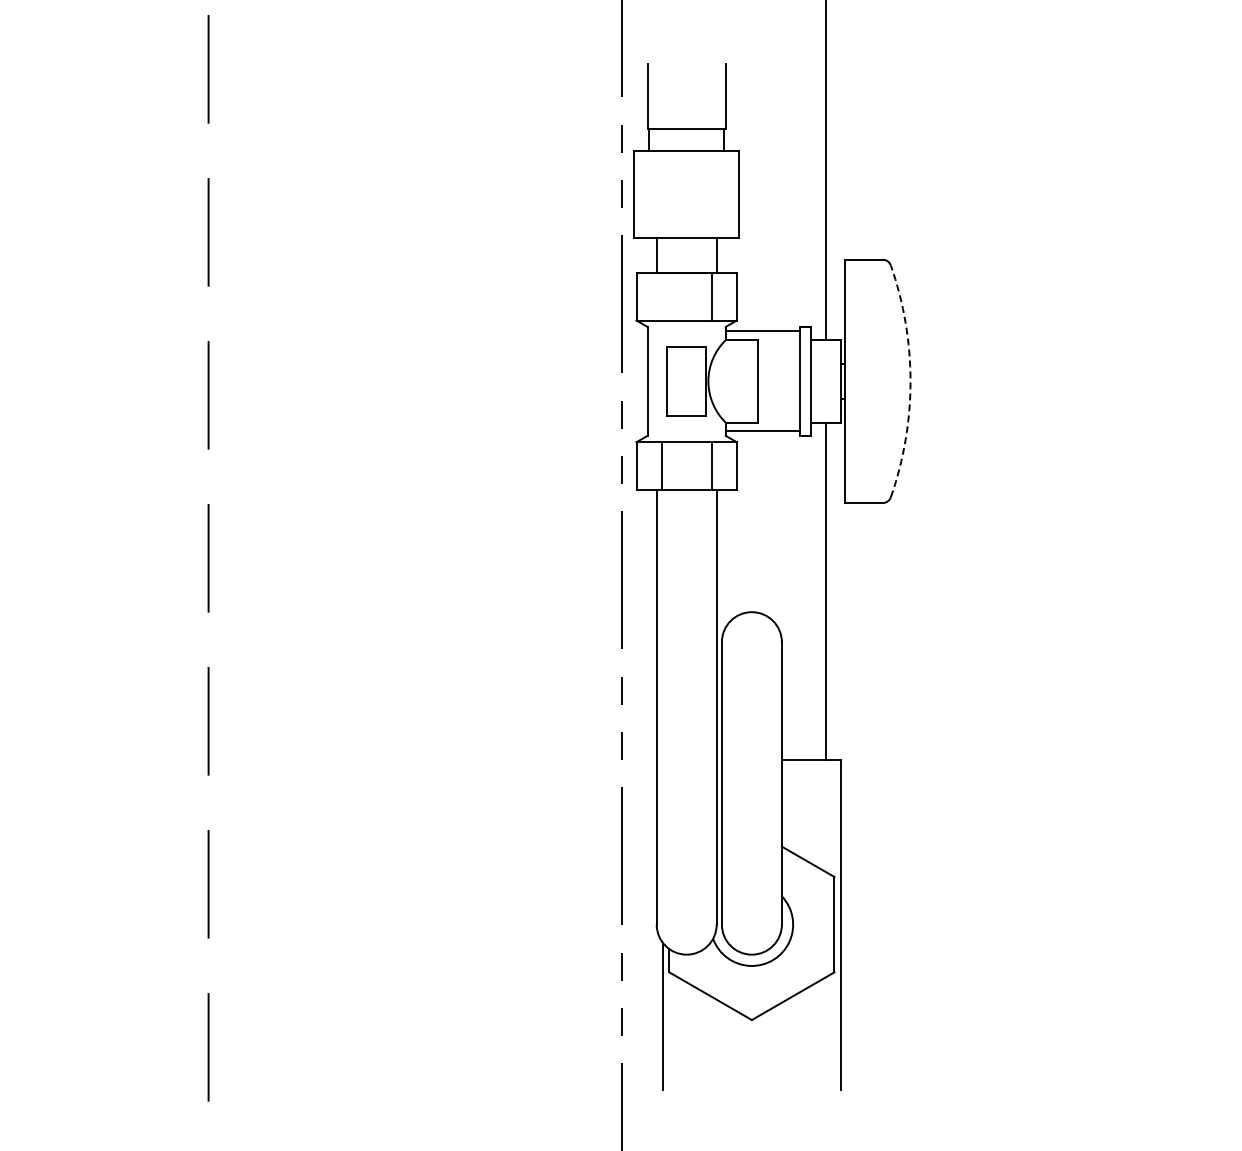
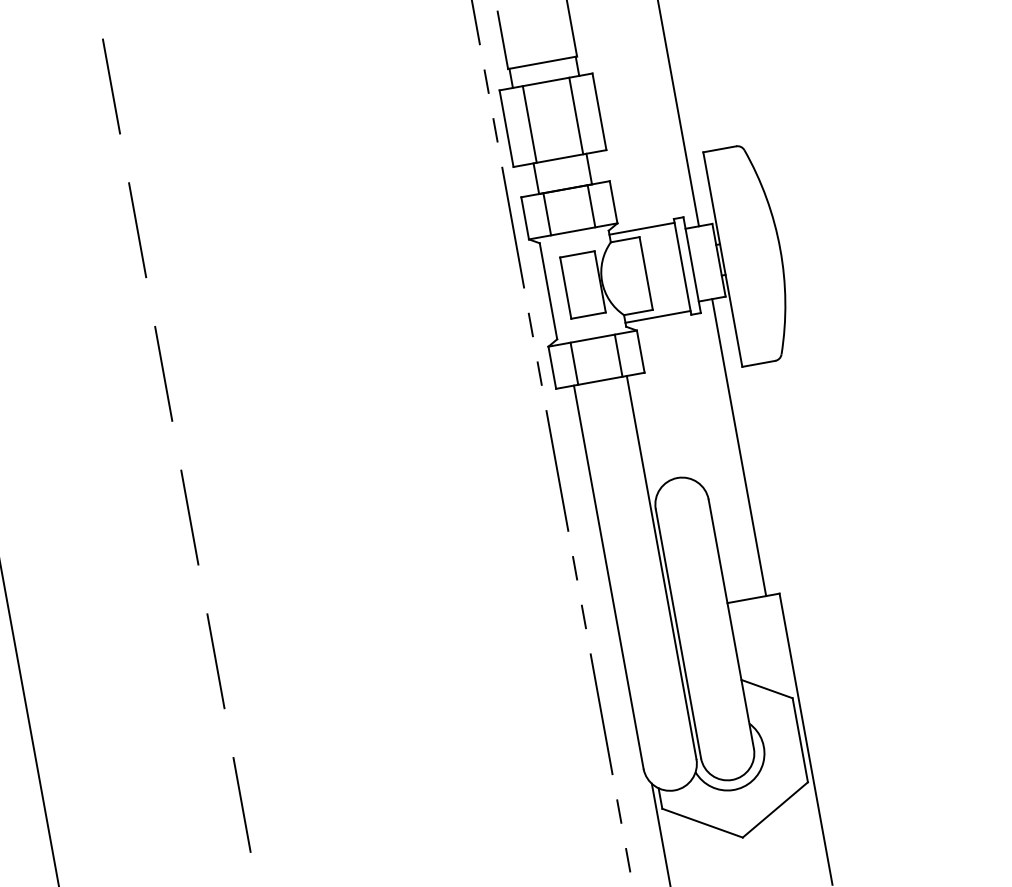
line: (660, 194) -> (529, 124), added
line: (713, 194) -> (576, 115), added
line: (661, 296) -> (547, 214), added
arc: (910, 381) -> (780, 249), dashed -> solid

